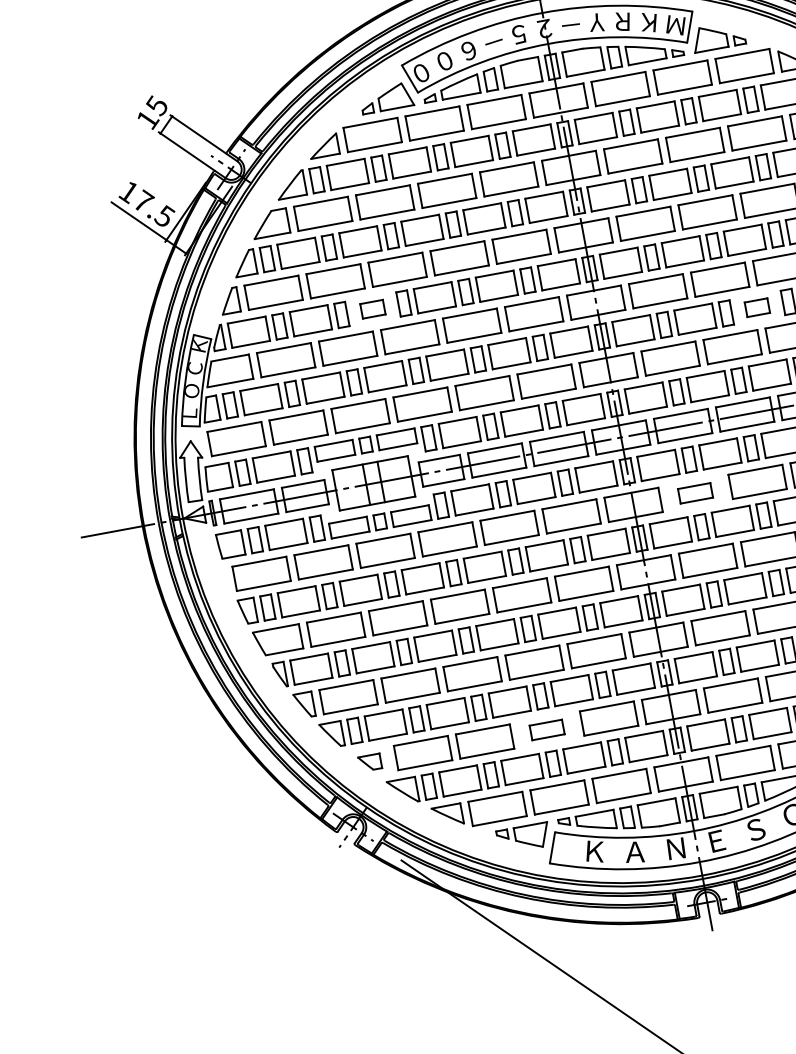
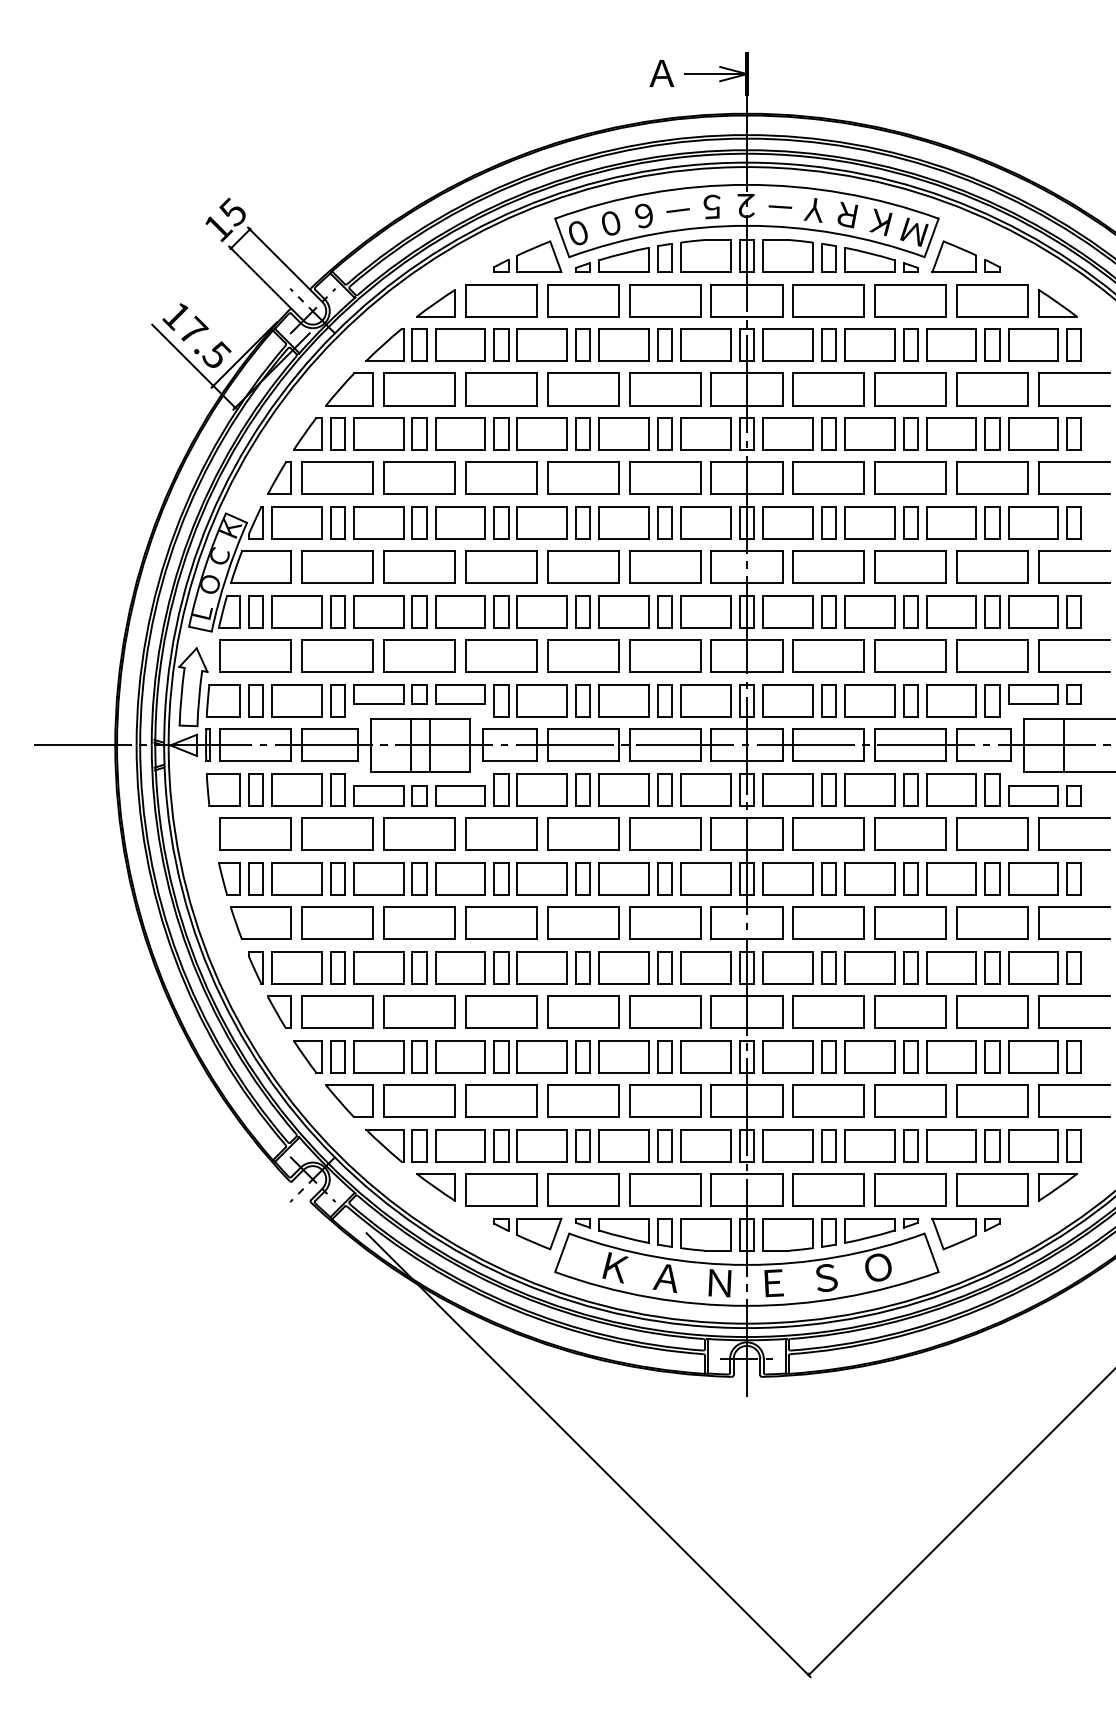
part: (757, 307) -> (951, 611), size x1.67
part: (372, 308) -> (460, 522), size x1.67
part: (695, 492) -> (828, 833), size x1.67
part: (547, 729) -> (583, 1100), size x1.67
part: (369, 762) -> (349, 1100), size x1.67

